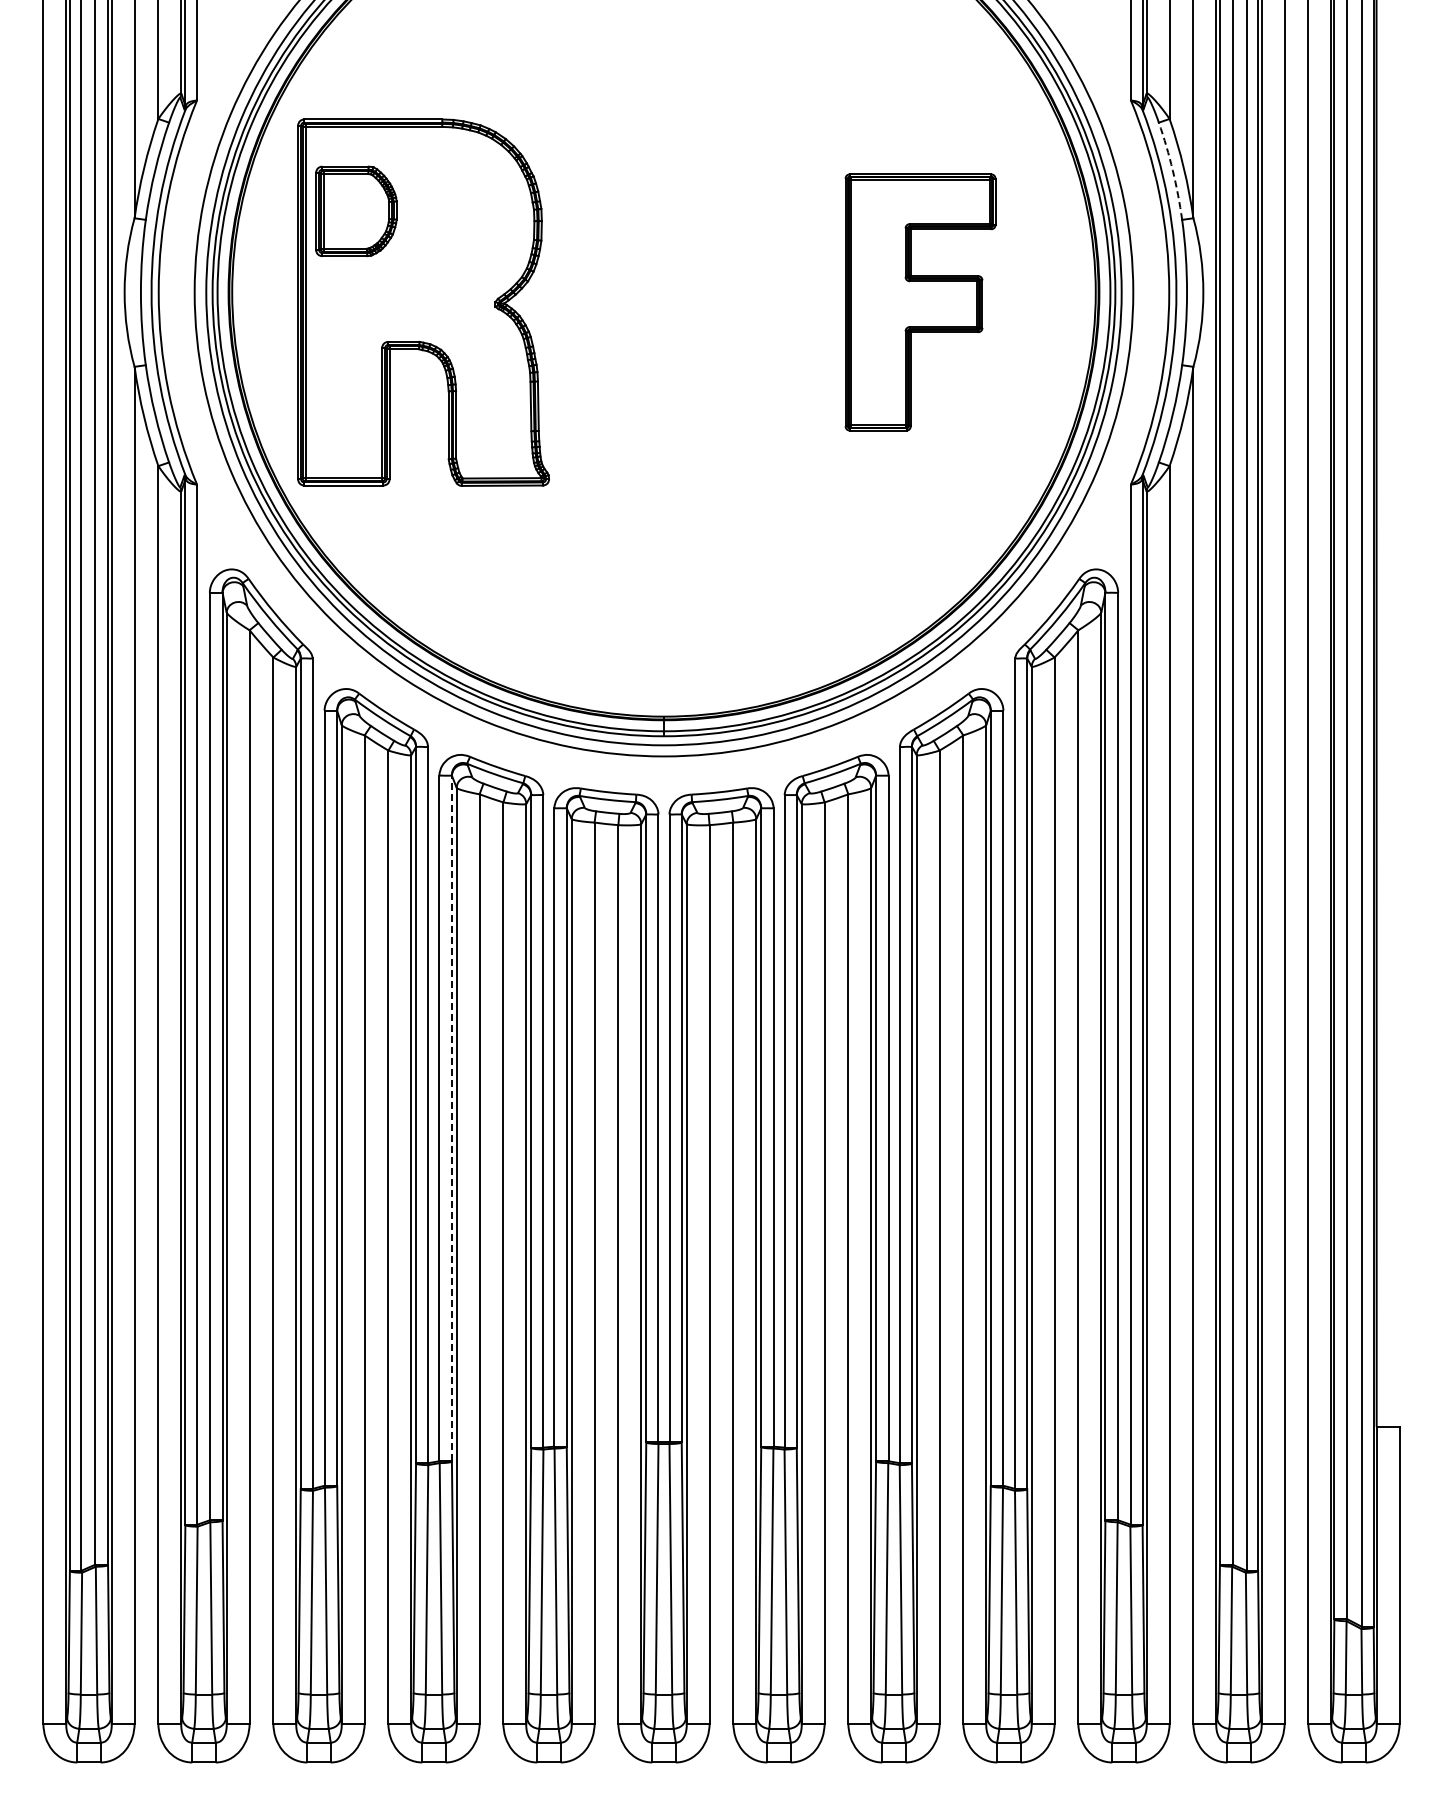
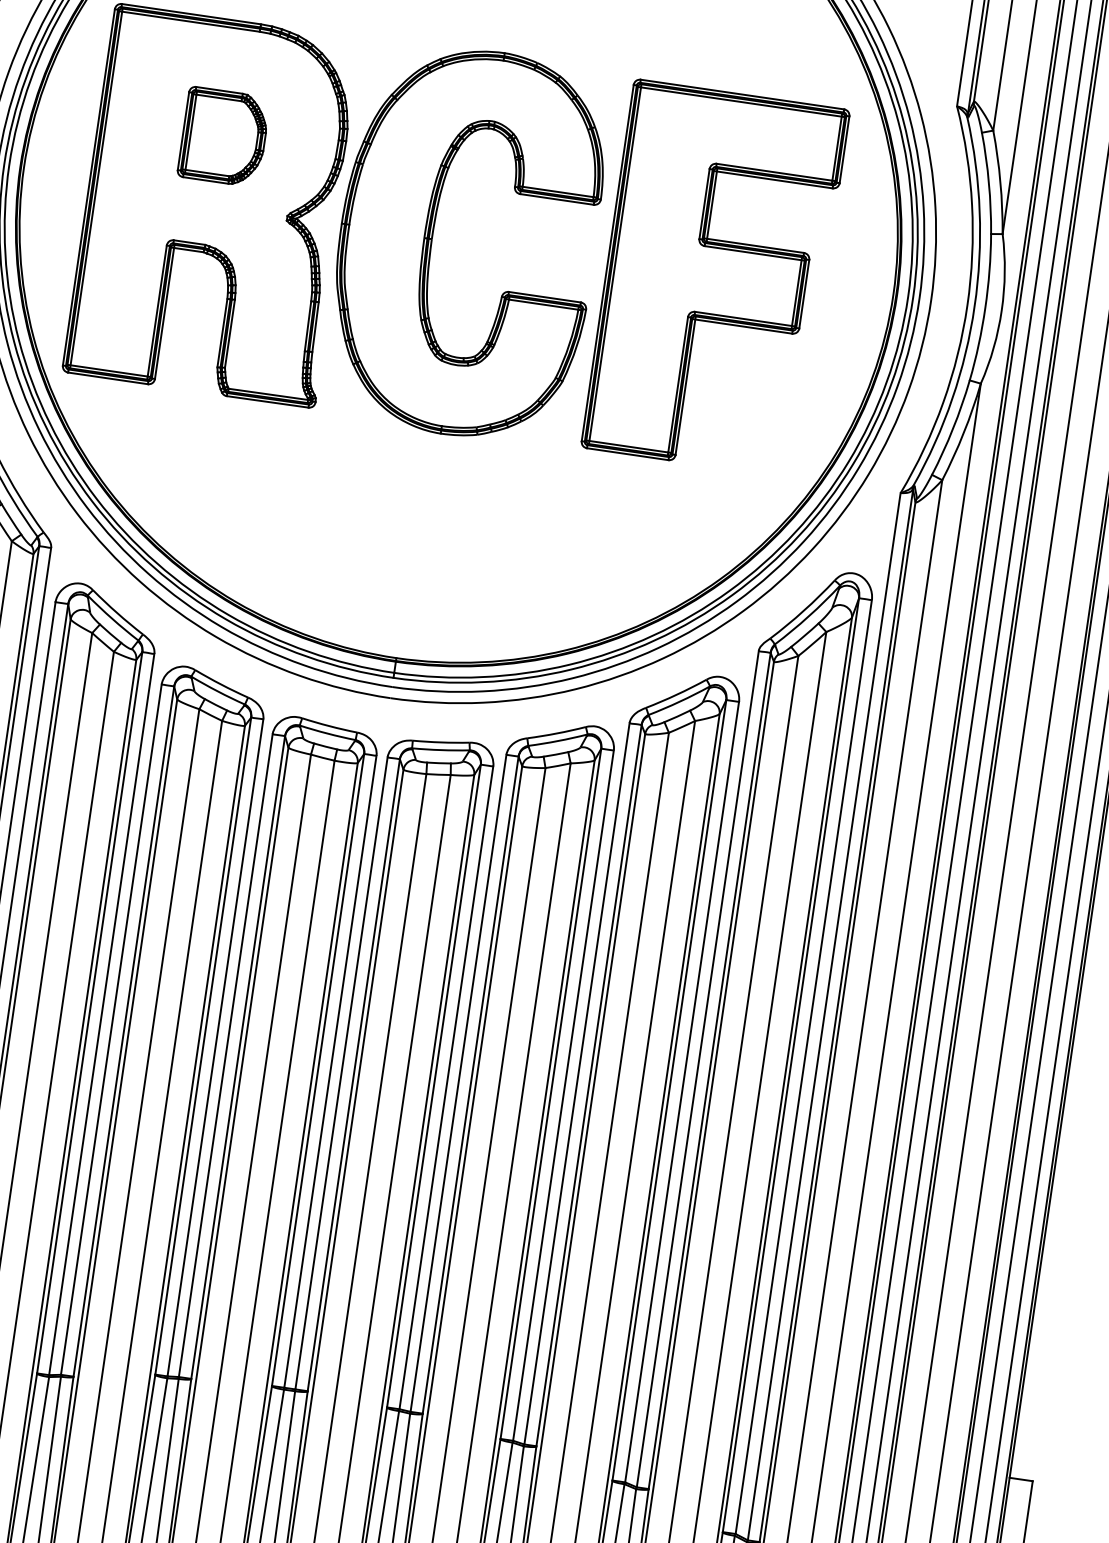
arc: (1172, 170) -> (988, 182), dashed -> solid
part: (356, 211) -> (224, 137), moved
part: (639, 302) -> (432, 237), added
part: (920, 302) -> (715, 278), size x1.43
line: (451, 1118) -> (123, 1031), dashed -> solid

